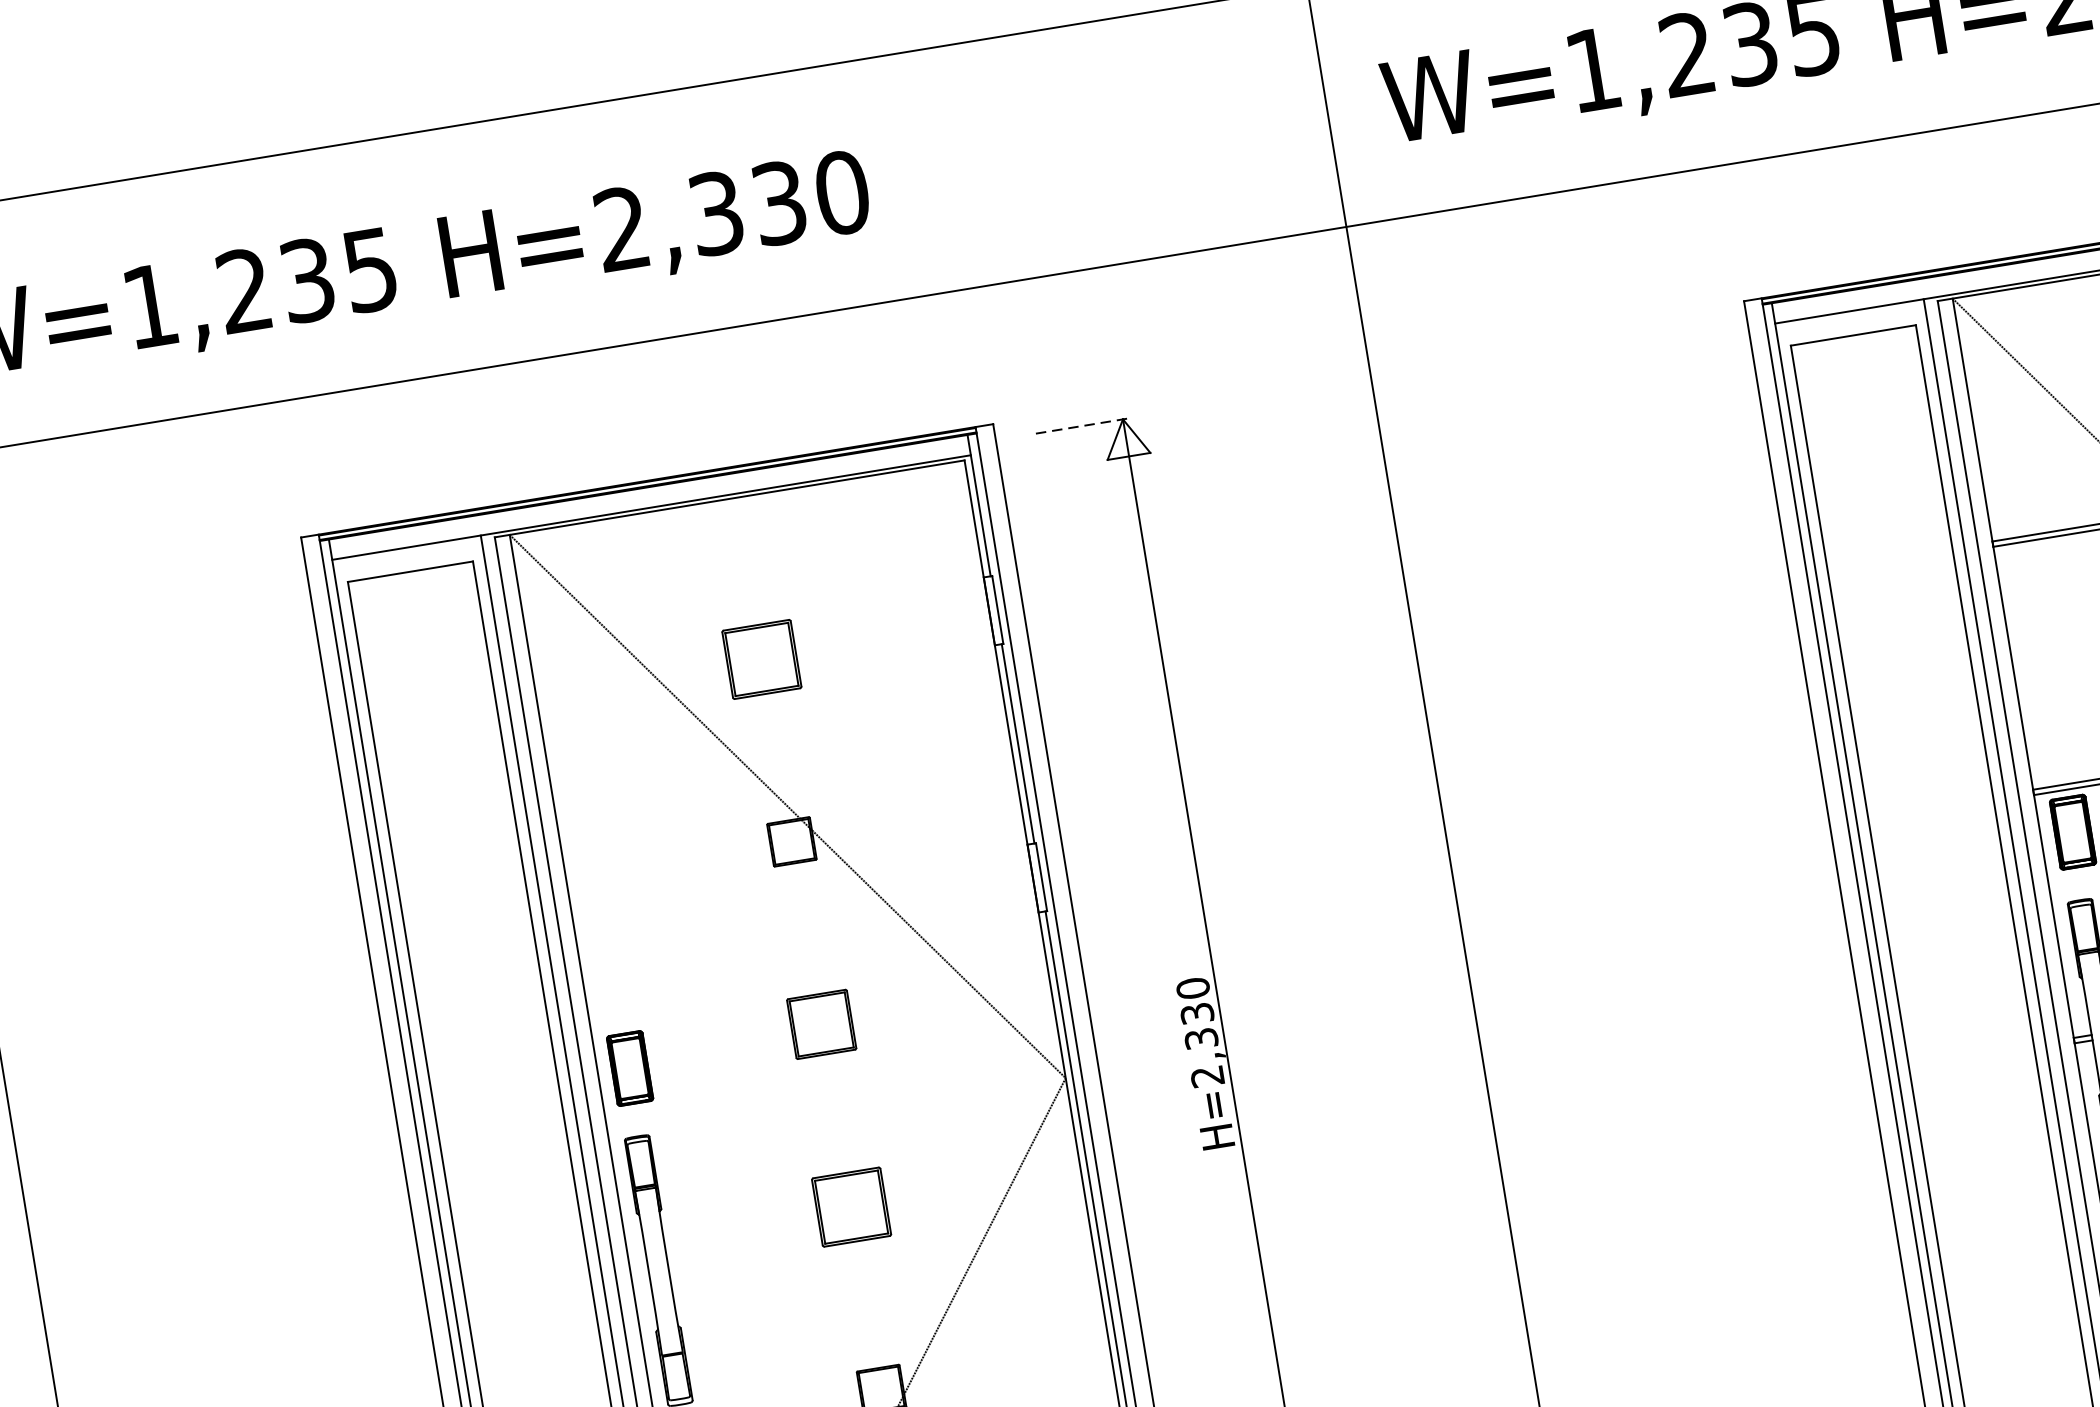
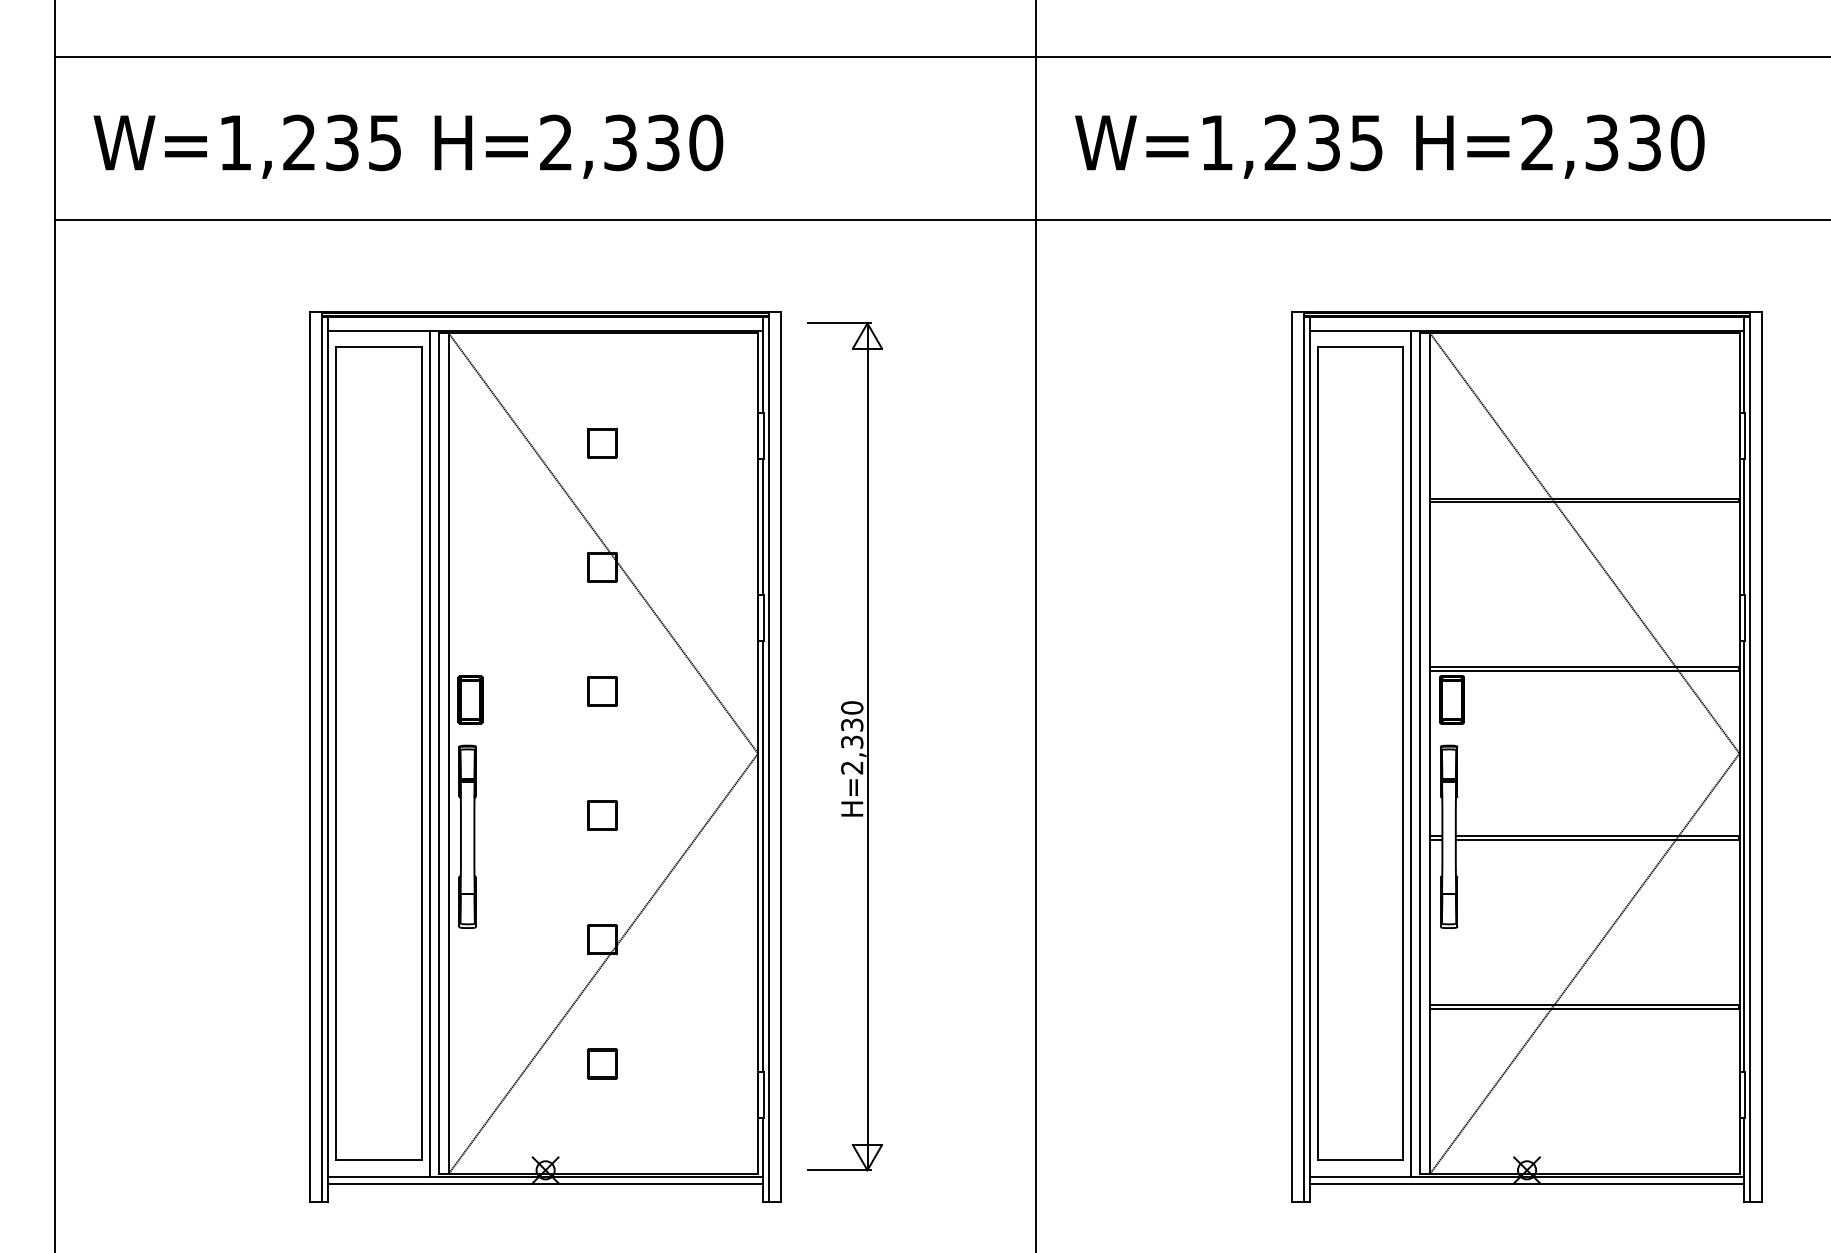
line: (1083, 426) -> (840, 323), dashed -> solid
part: (762, 658) -> (602, 442), size x0.62
part: (822, 1024) -> (602, 691), size x0.71
part: (851, 1206) -> (602, 815), size x0.62

